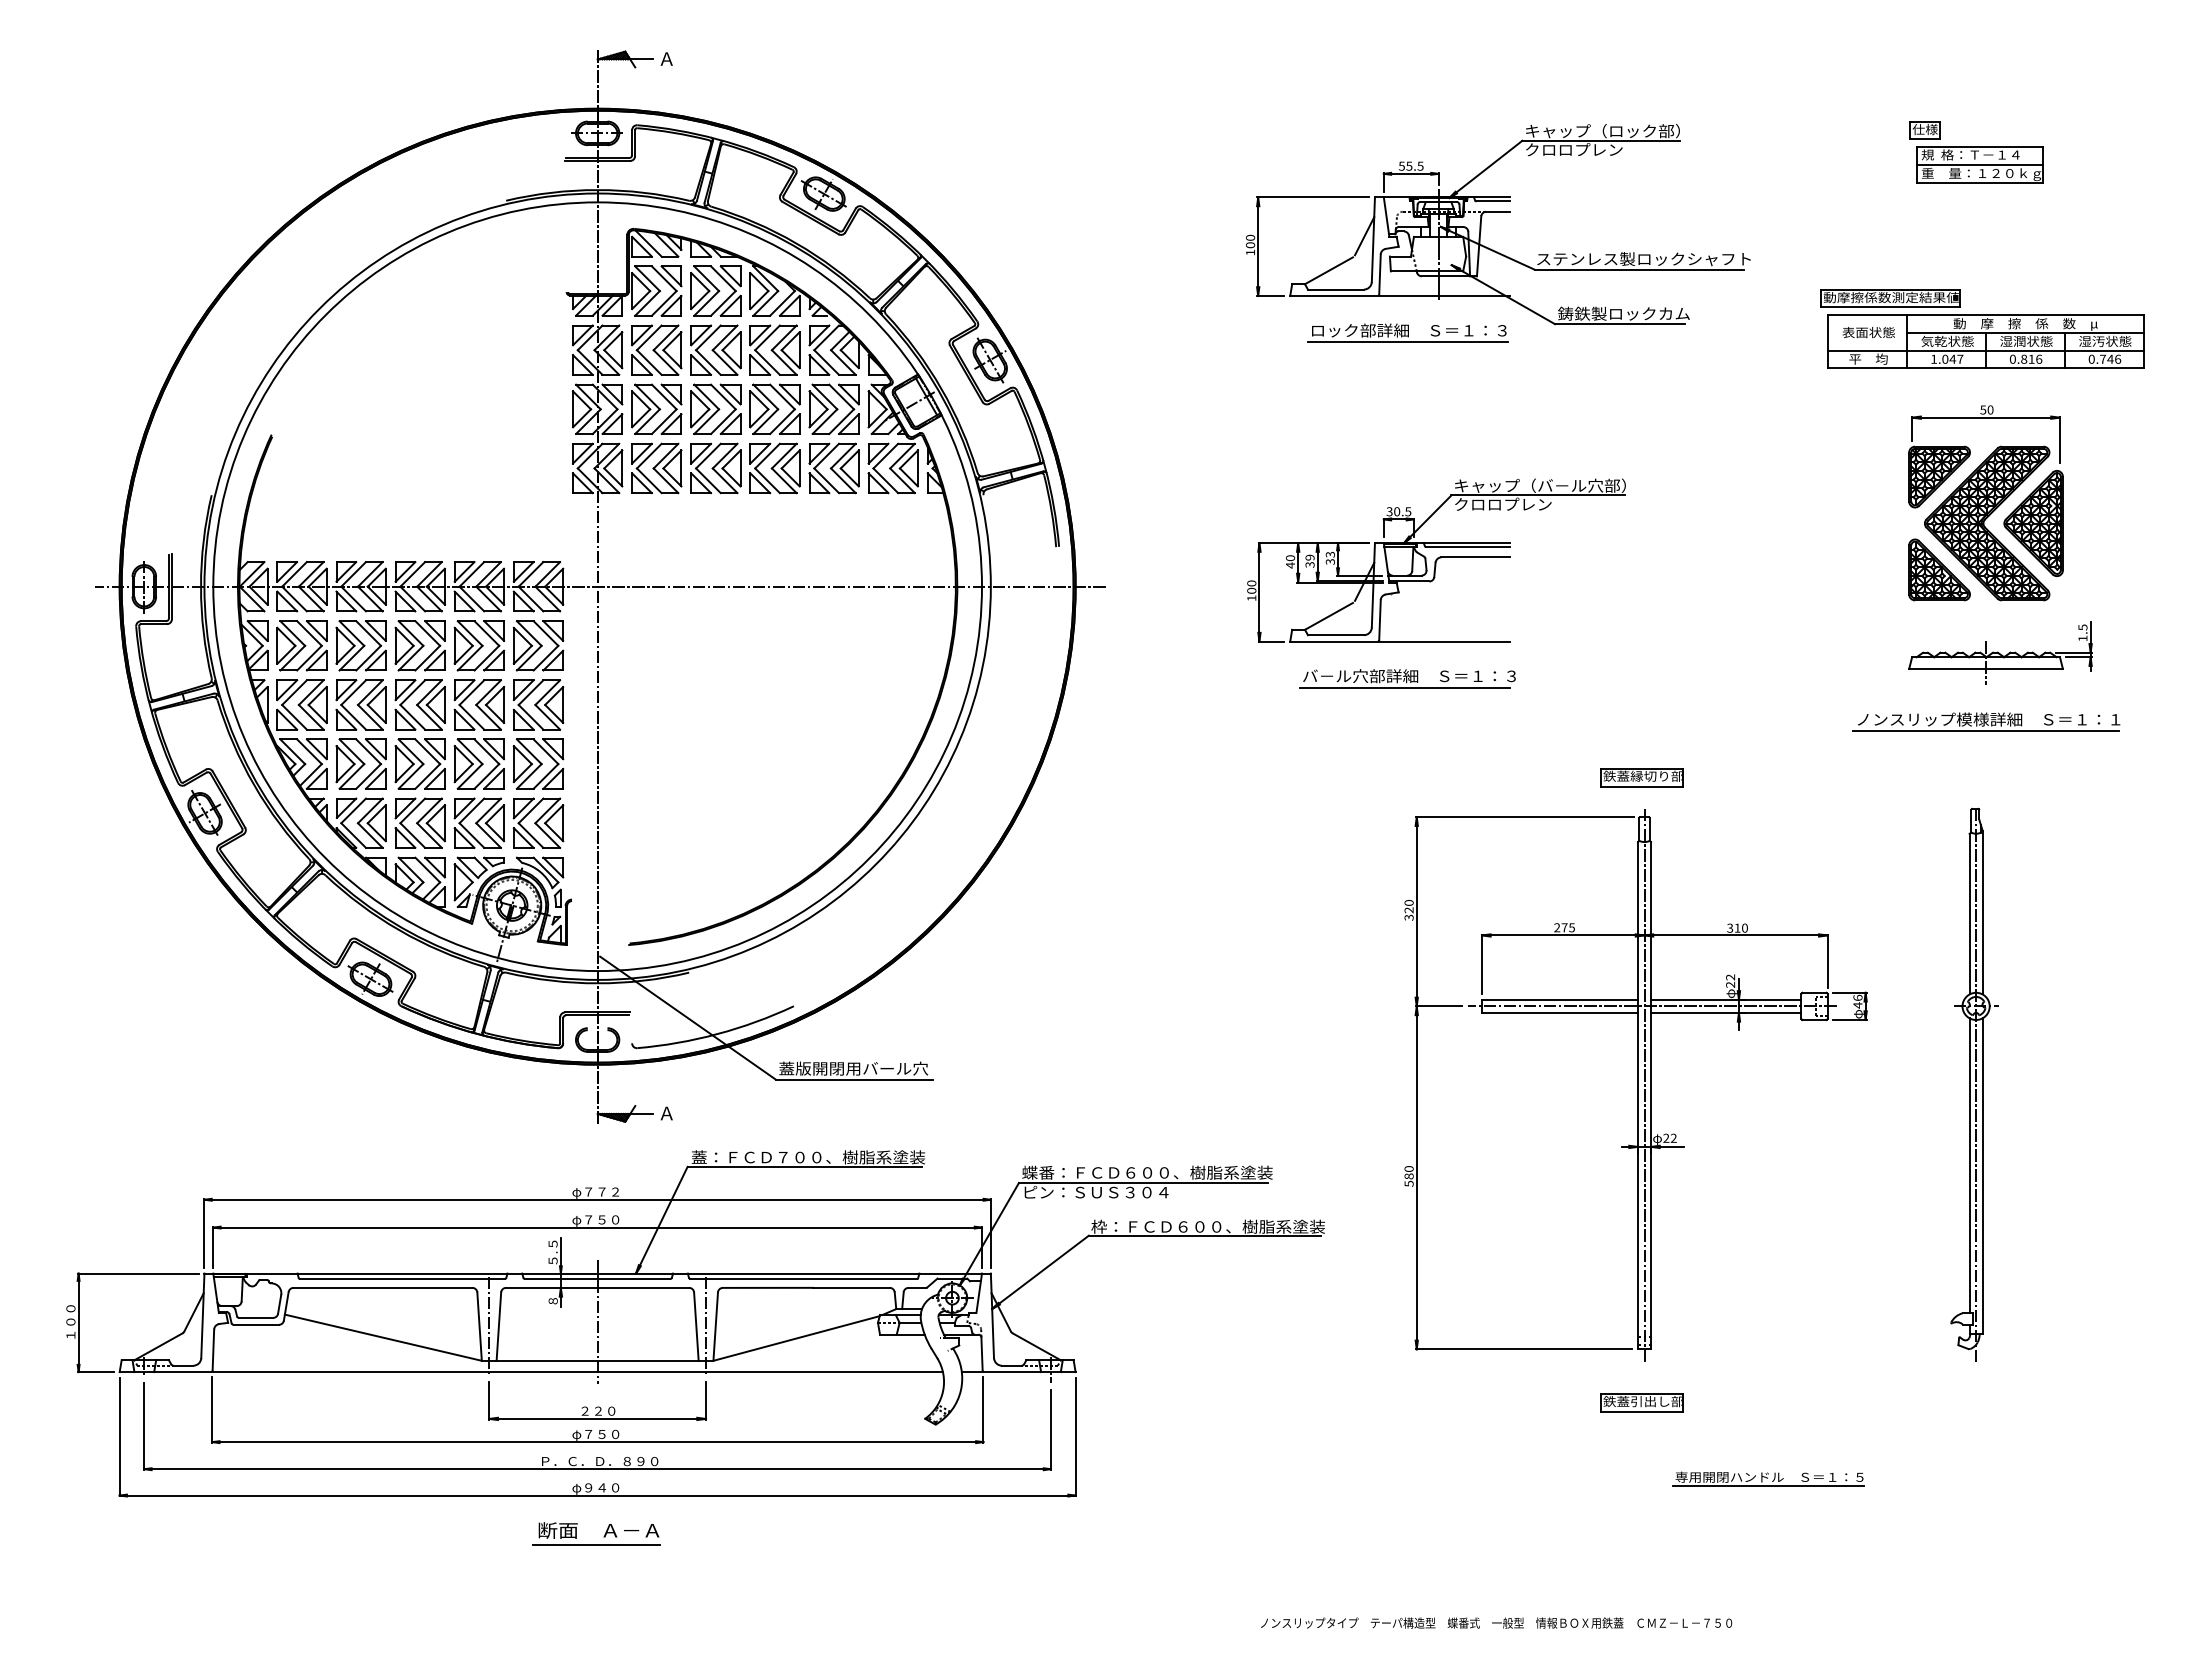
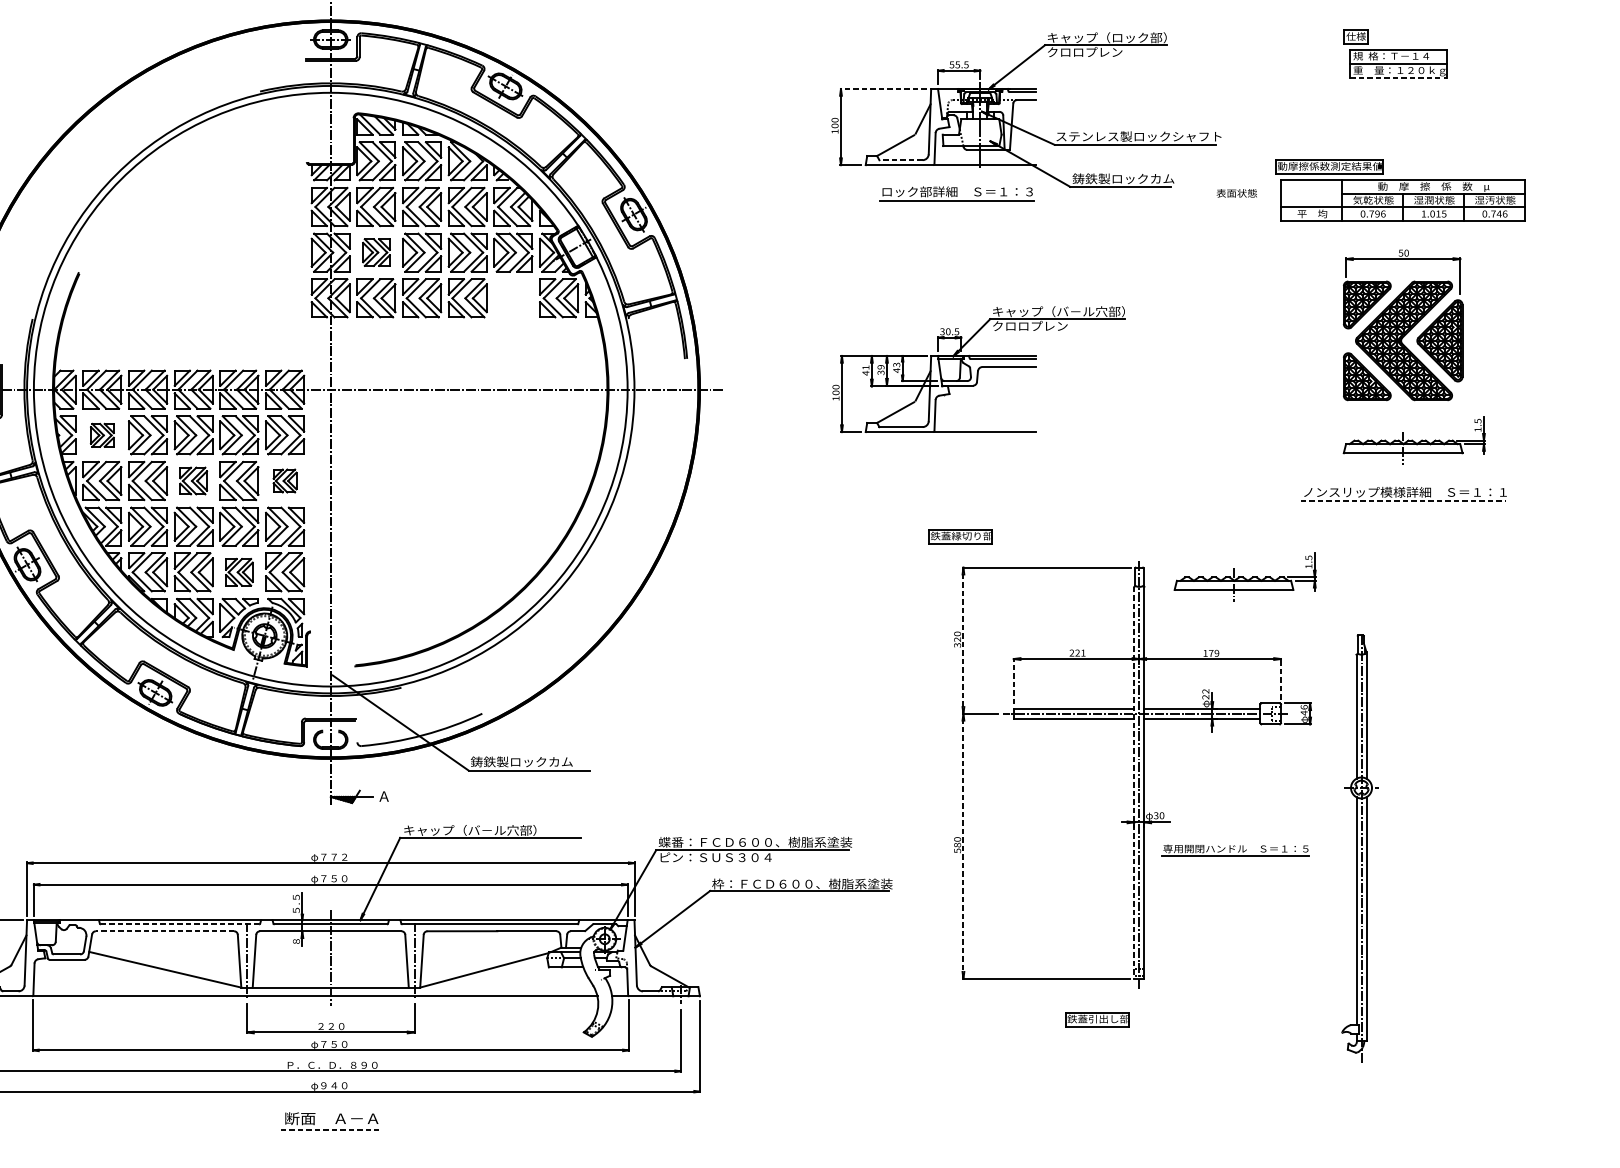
line: (1980, 182) -> (1398, 77), solid -> dashed
line: (1313, 197) -> (883, 89), solid -> dashed
line: (1335, 289) -> (900, 160), solid -> dashed
text: (1868, 332) -> (1236, 193), moved
text: (1947, 358) -> (1373, 213), 1.047 -> 0.796
text: (2025, 358) -> (1433, 213), 0.816 -> 1.015
part: (656, 408) -> (376, 252), size x0.7
part: (833, 468) -> (512, 298), removed
text: (1290, 558) -> (865, 367), 40 -> 41
text: (1329, 561) -> (896, 370), 33 -> 43
part: (301, 645) -> (102, 435), size x0.6
part: (1407, 678) -> (956, 460), removed
part: (419, 704) -> (193, 480), size x0.7
part: (538, 704) -> (285, 480), size x0.6
line: (1986, 731) -> (1403, 501), solid -> dashed
part: (1641, 777) -> (960, 537), moved
part: (479, 822) -> (239, 571), size x0.7
part: (1781, 829) -> (1245, 577), added
text: (1567, 927) -> (1079, 652), 275 -> 221
text: (1737, 927) -> (1211, 652), 310 -> 179
line: (1827, 961) -> (1280, 679), solid -> dashed
line: (1481, 964) -> (1013, 681), solid -> dashed
text: (853, 1068) -> (528, 761), 蓋版開閉用バール穴 -> 鋳鉄製ロックカム
line: (1416, 1082) -> (963, 772), solid -> dashed
part: (1974, 1084) -> (1360, 848), moved
line: (1638, 1095) -> (1134, 782), solid -> dashed
text: (1669, 1137) -> (1158, 815), 22 -> 30
text: (808, 1157) -> (493, 830), 蓋：ＦＣＤ７００、樹脂系塗装 -> キャップ（バ－ル穴部）
line: (402, 1278) -> (180, 924), solid -> dashed
line: (382, 1287) -> (164, 930), solid -> dashed
part: (1641, 1402) -> (1096, 1019), moved
part: (1768, 1478) -> (1235, 849), moved
line: (596, 1545) -> (329, 1130), solid -> dashed

